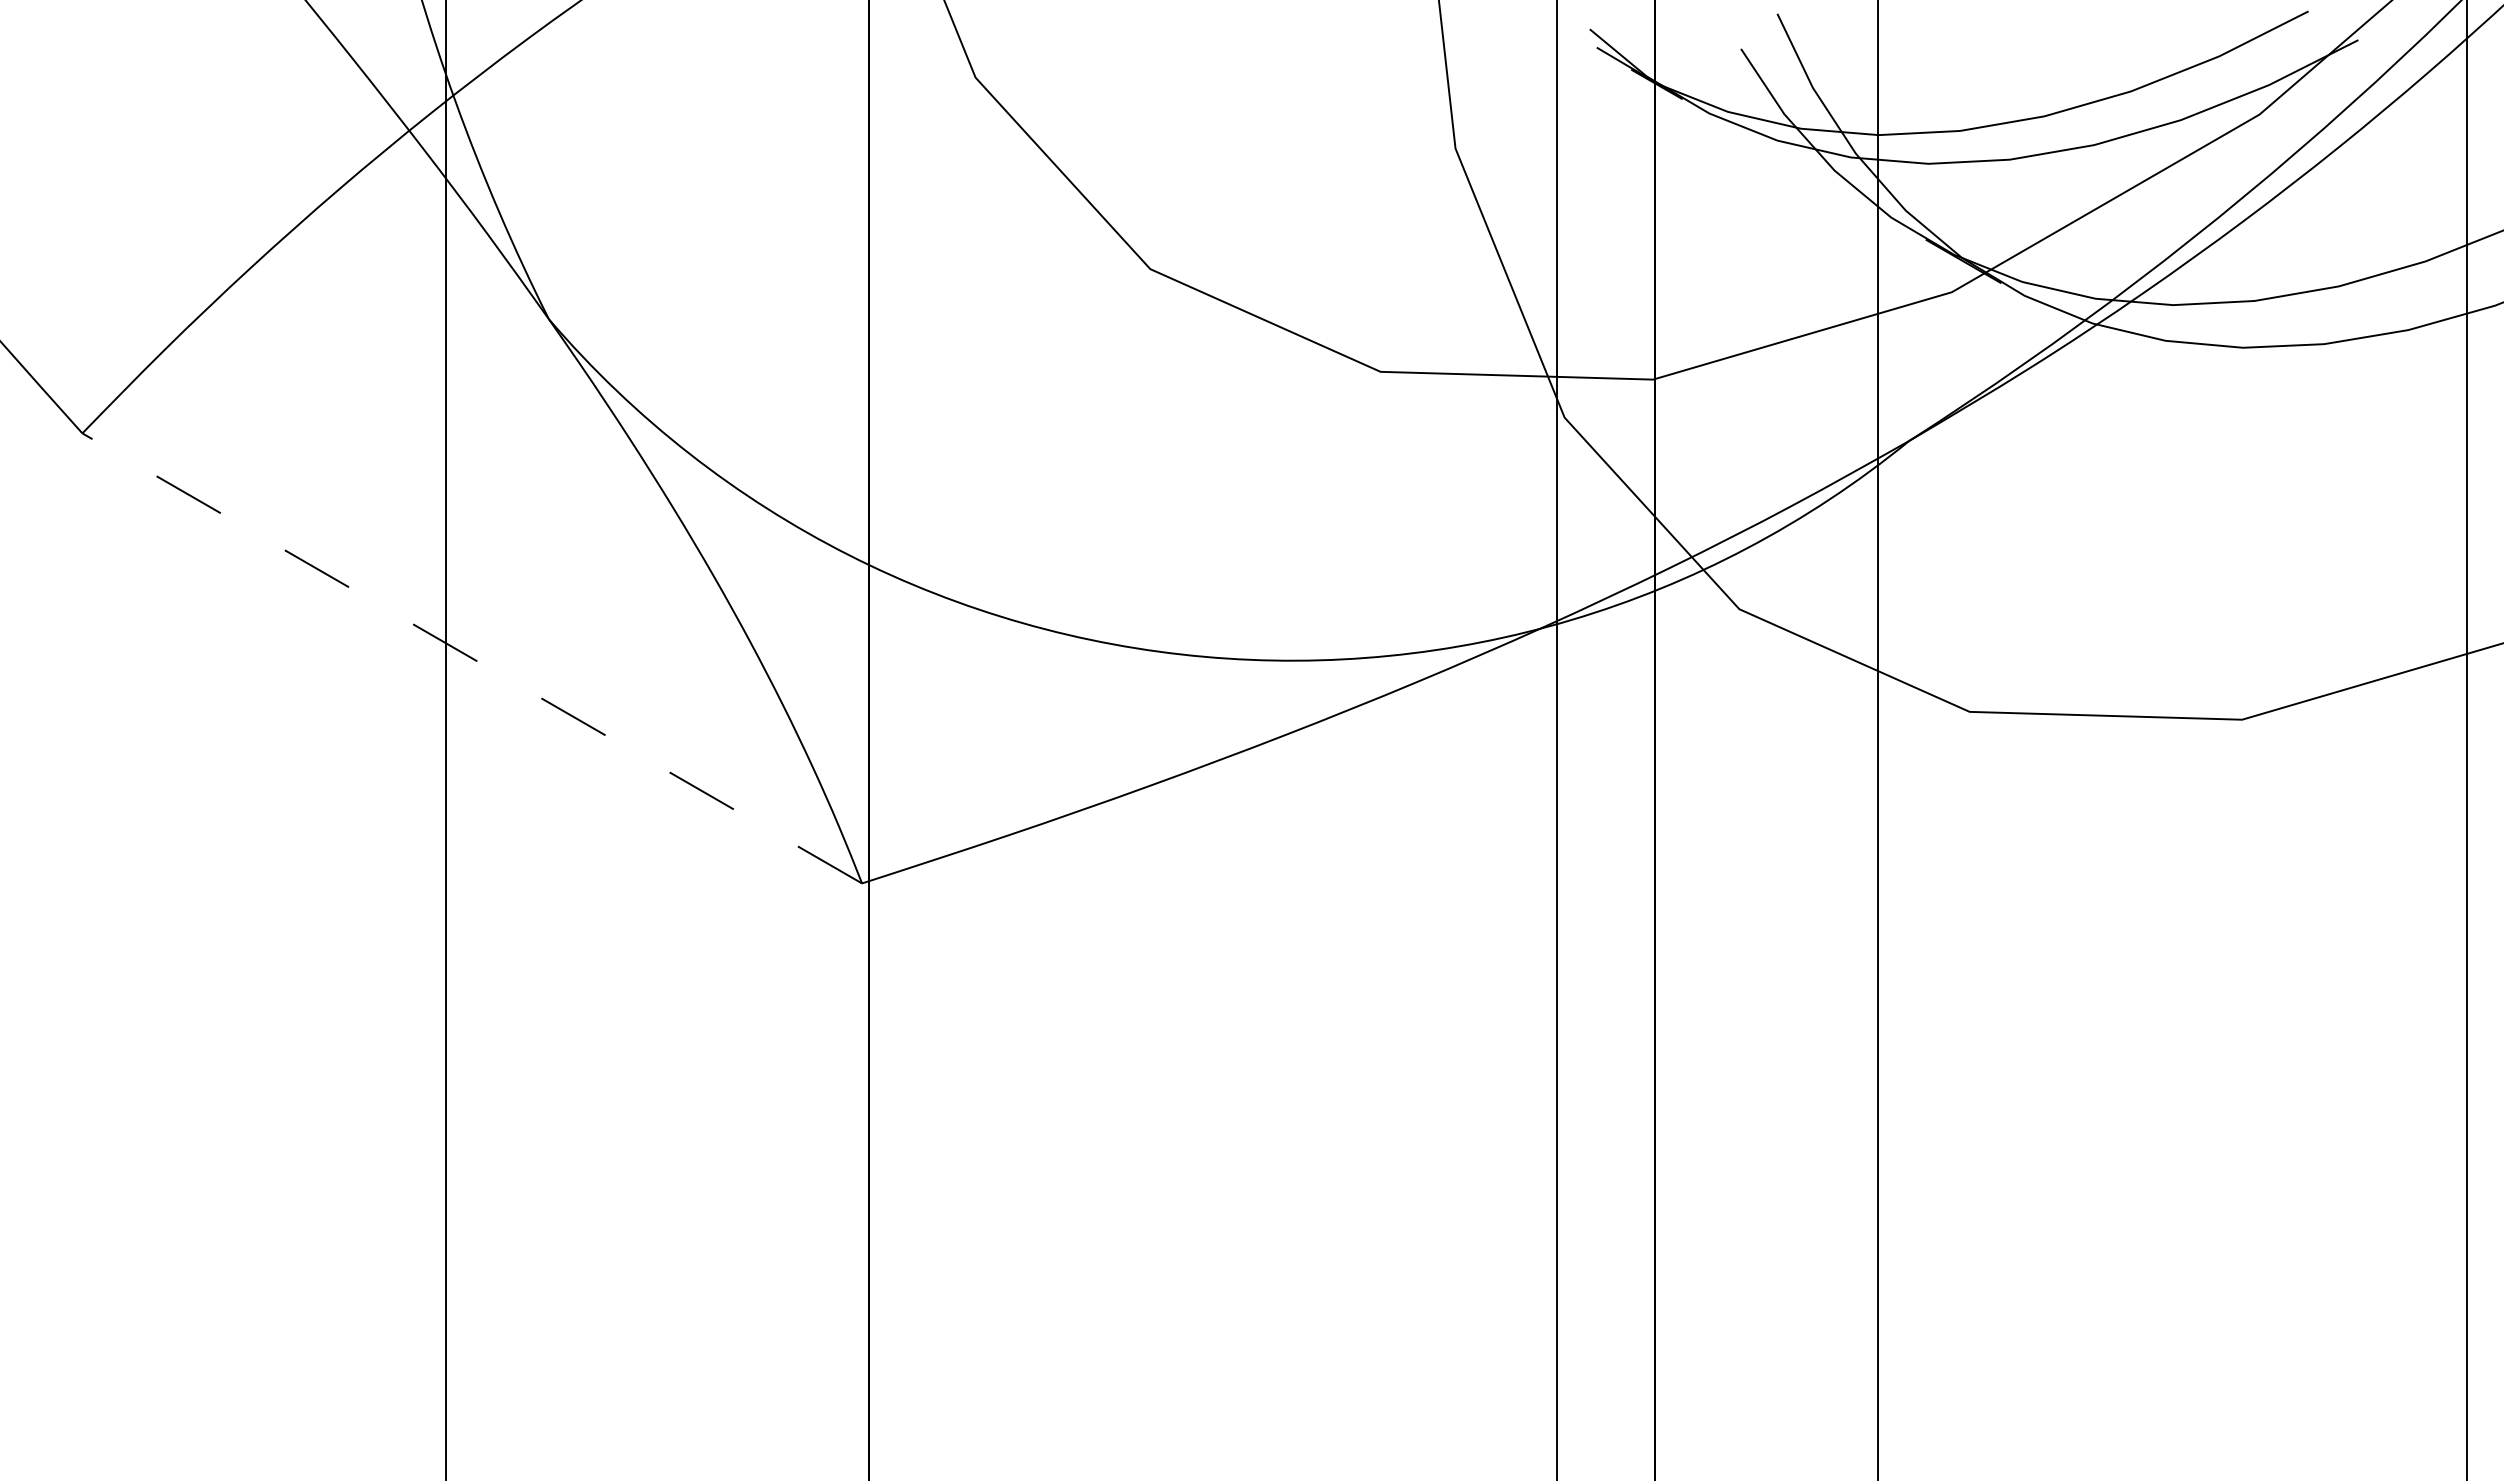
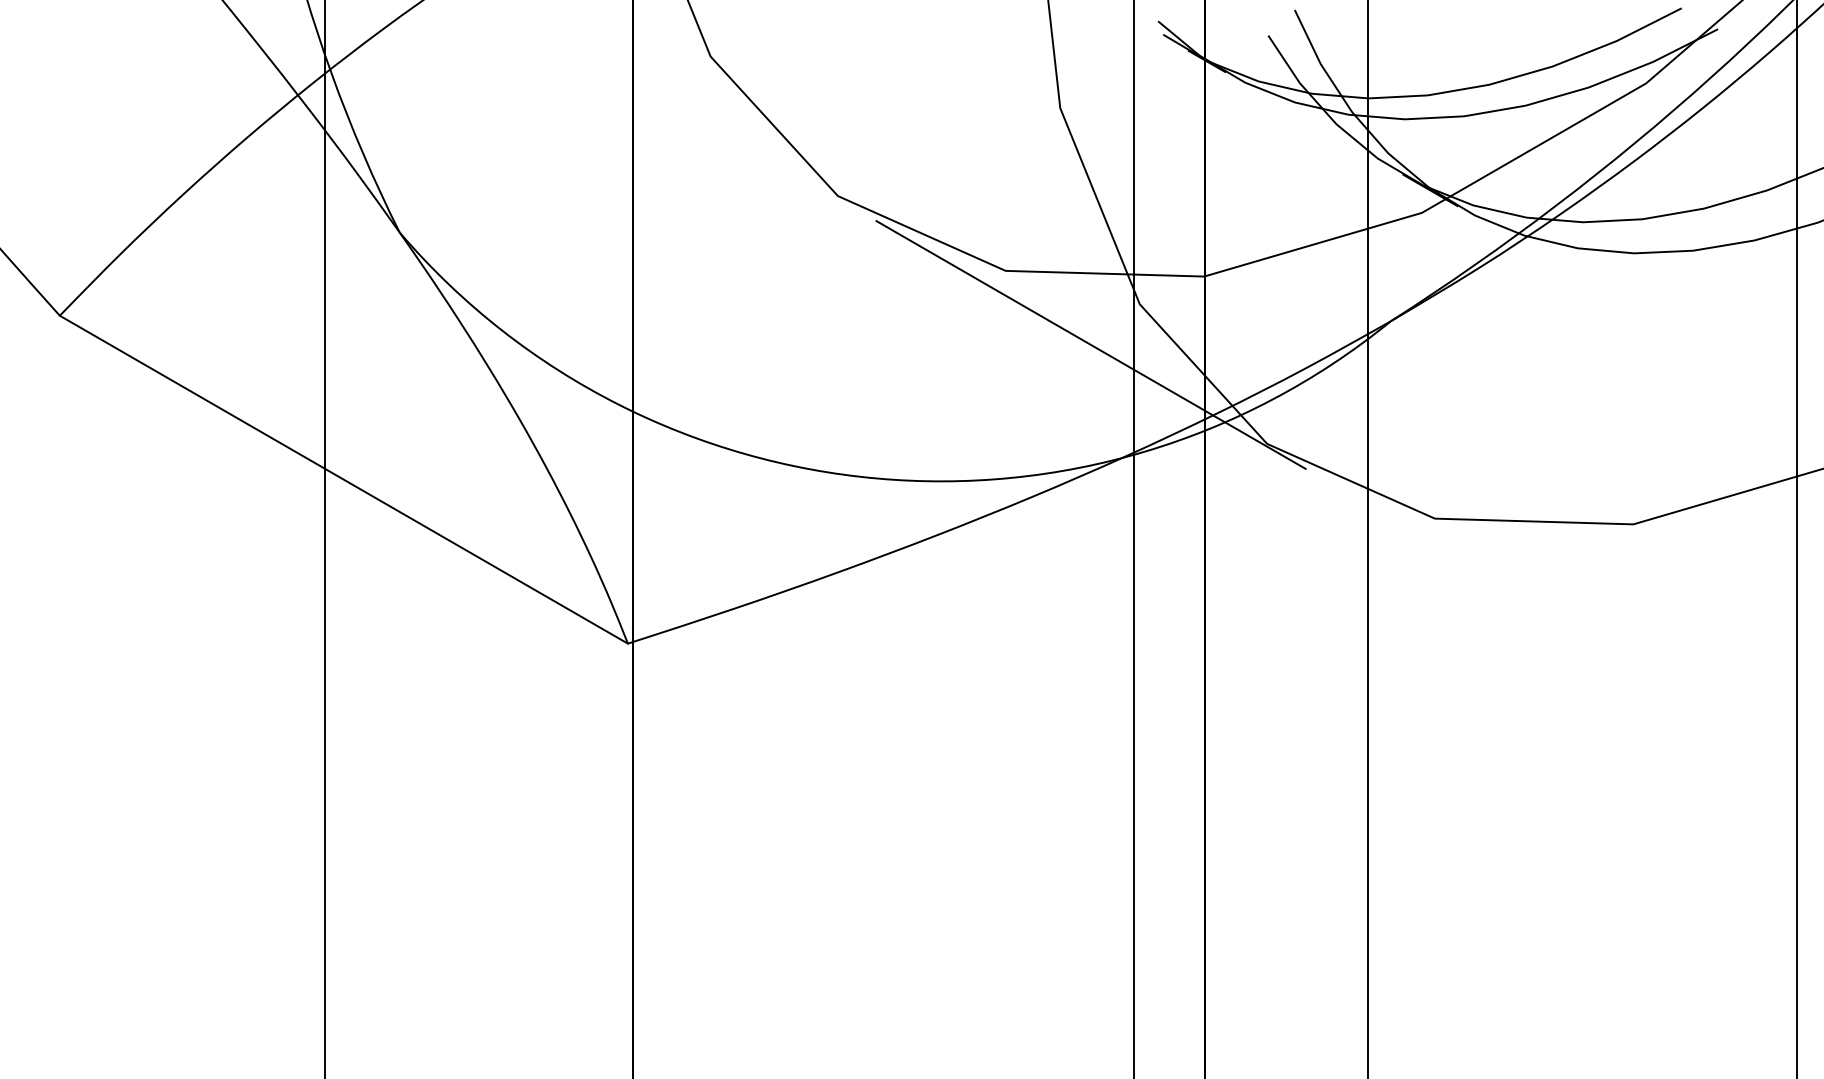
line: (1497, 473) -> (1090, 344), added
line: (471, 658) -> (343, 479), dashed -> solid

